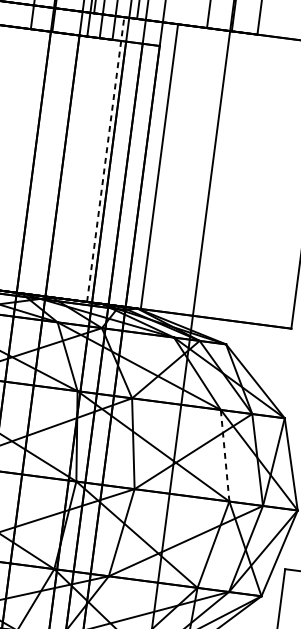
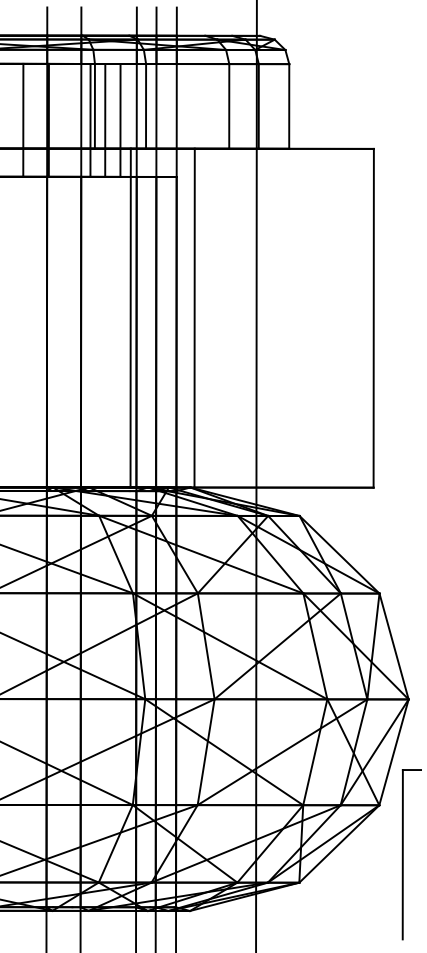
line: (105, 159) -> (130, 317), dashed -> solid
line: (225, 454) -> (315, 645), dashed -> solid

